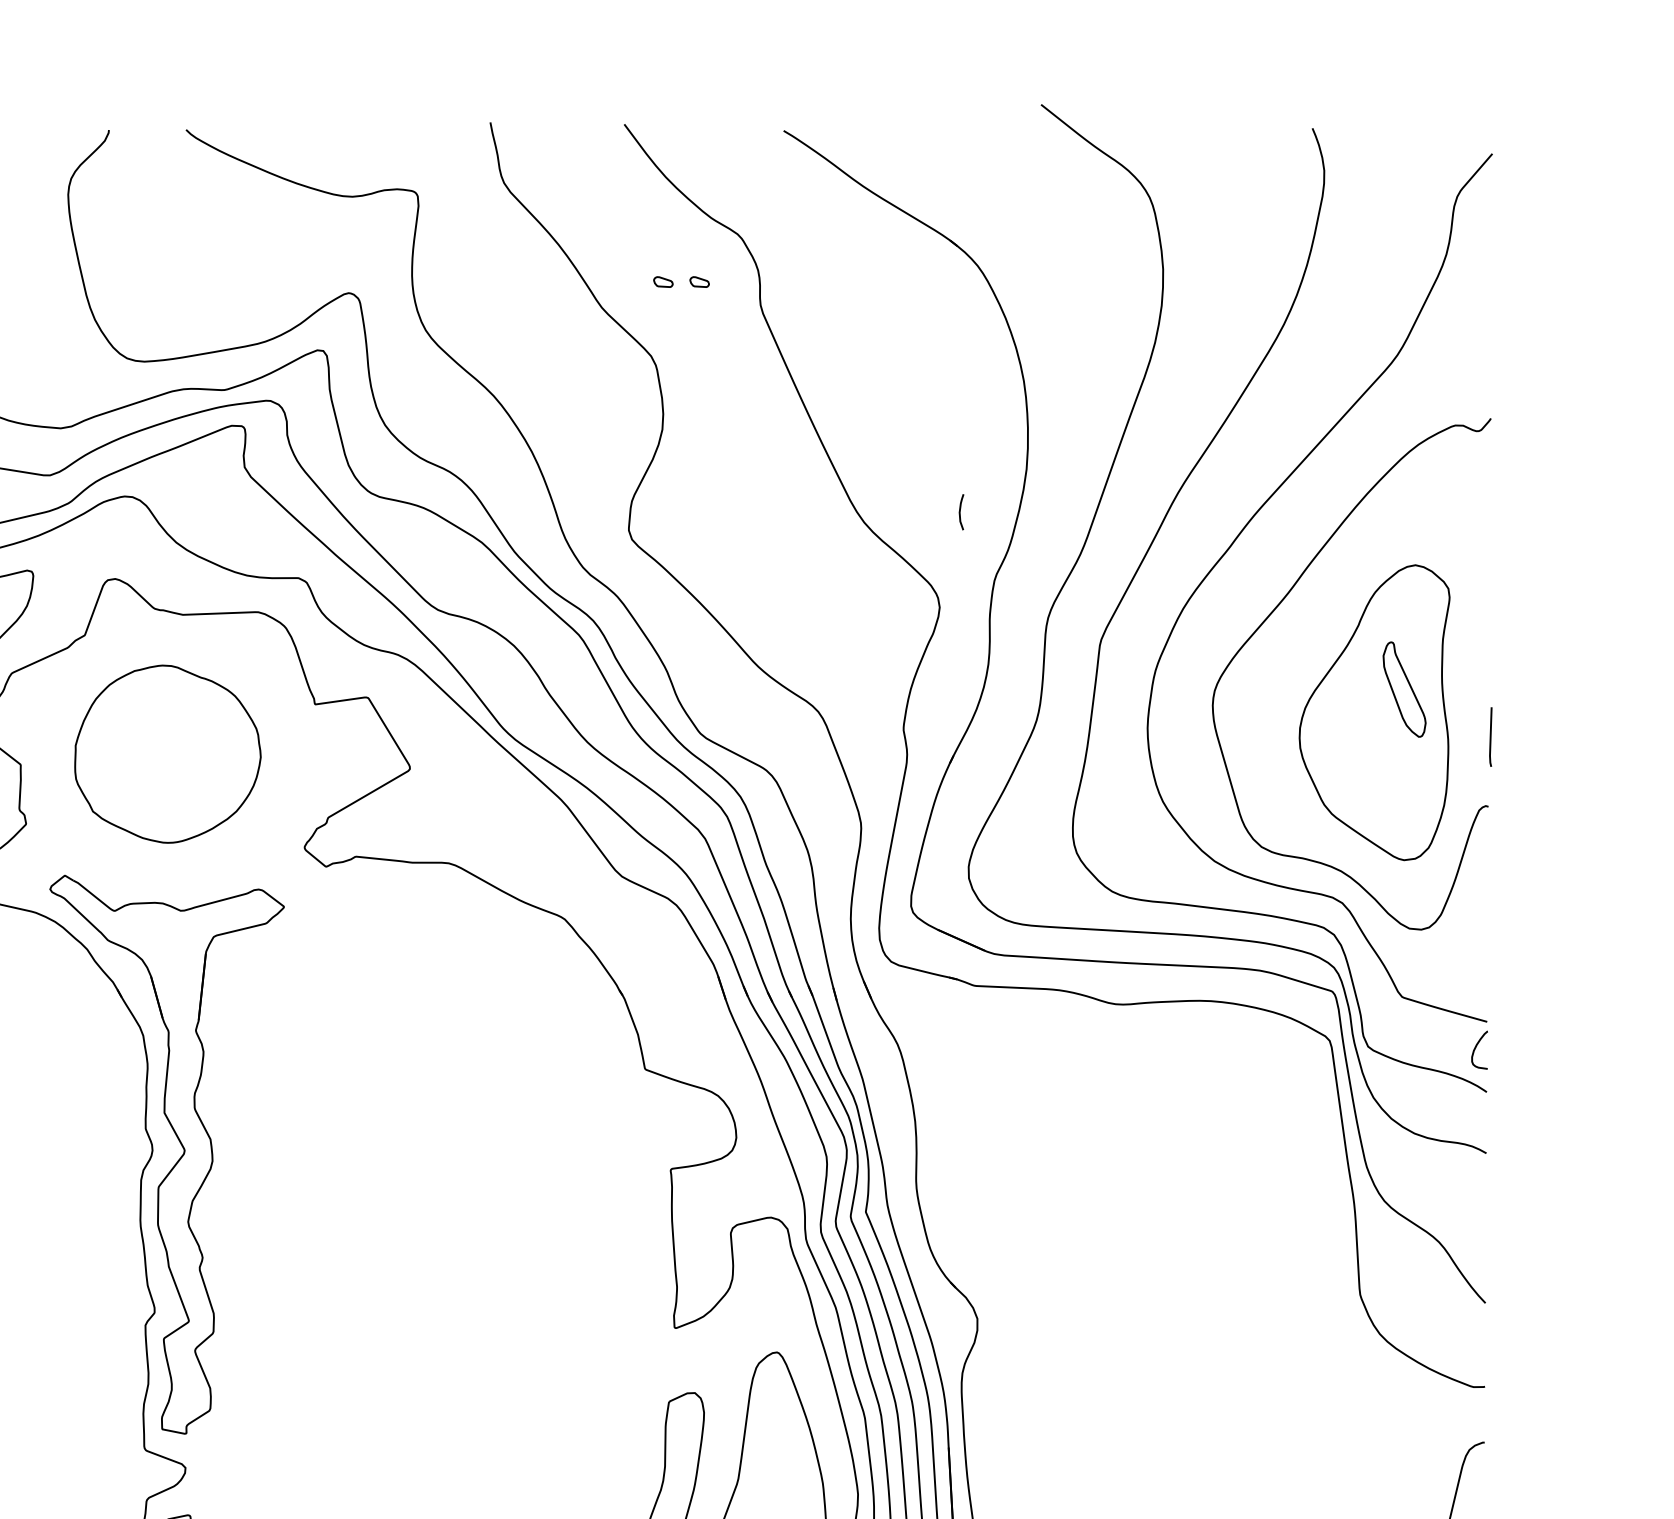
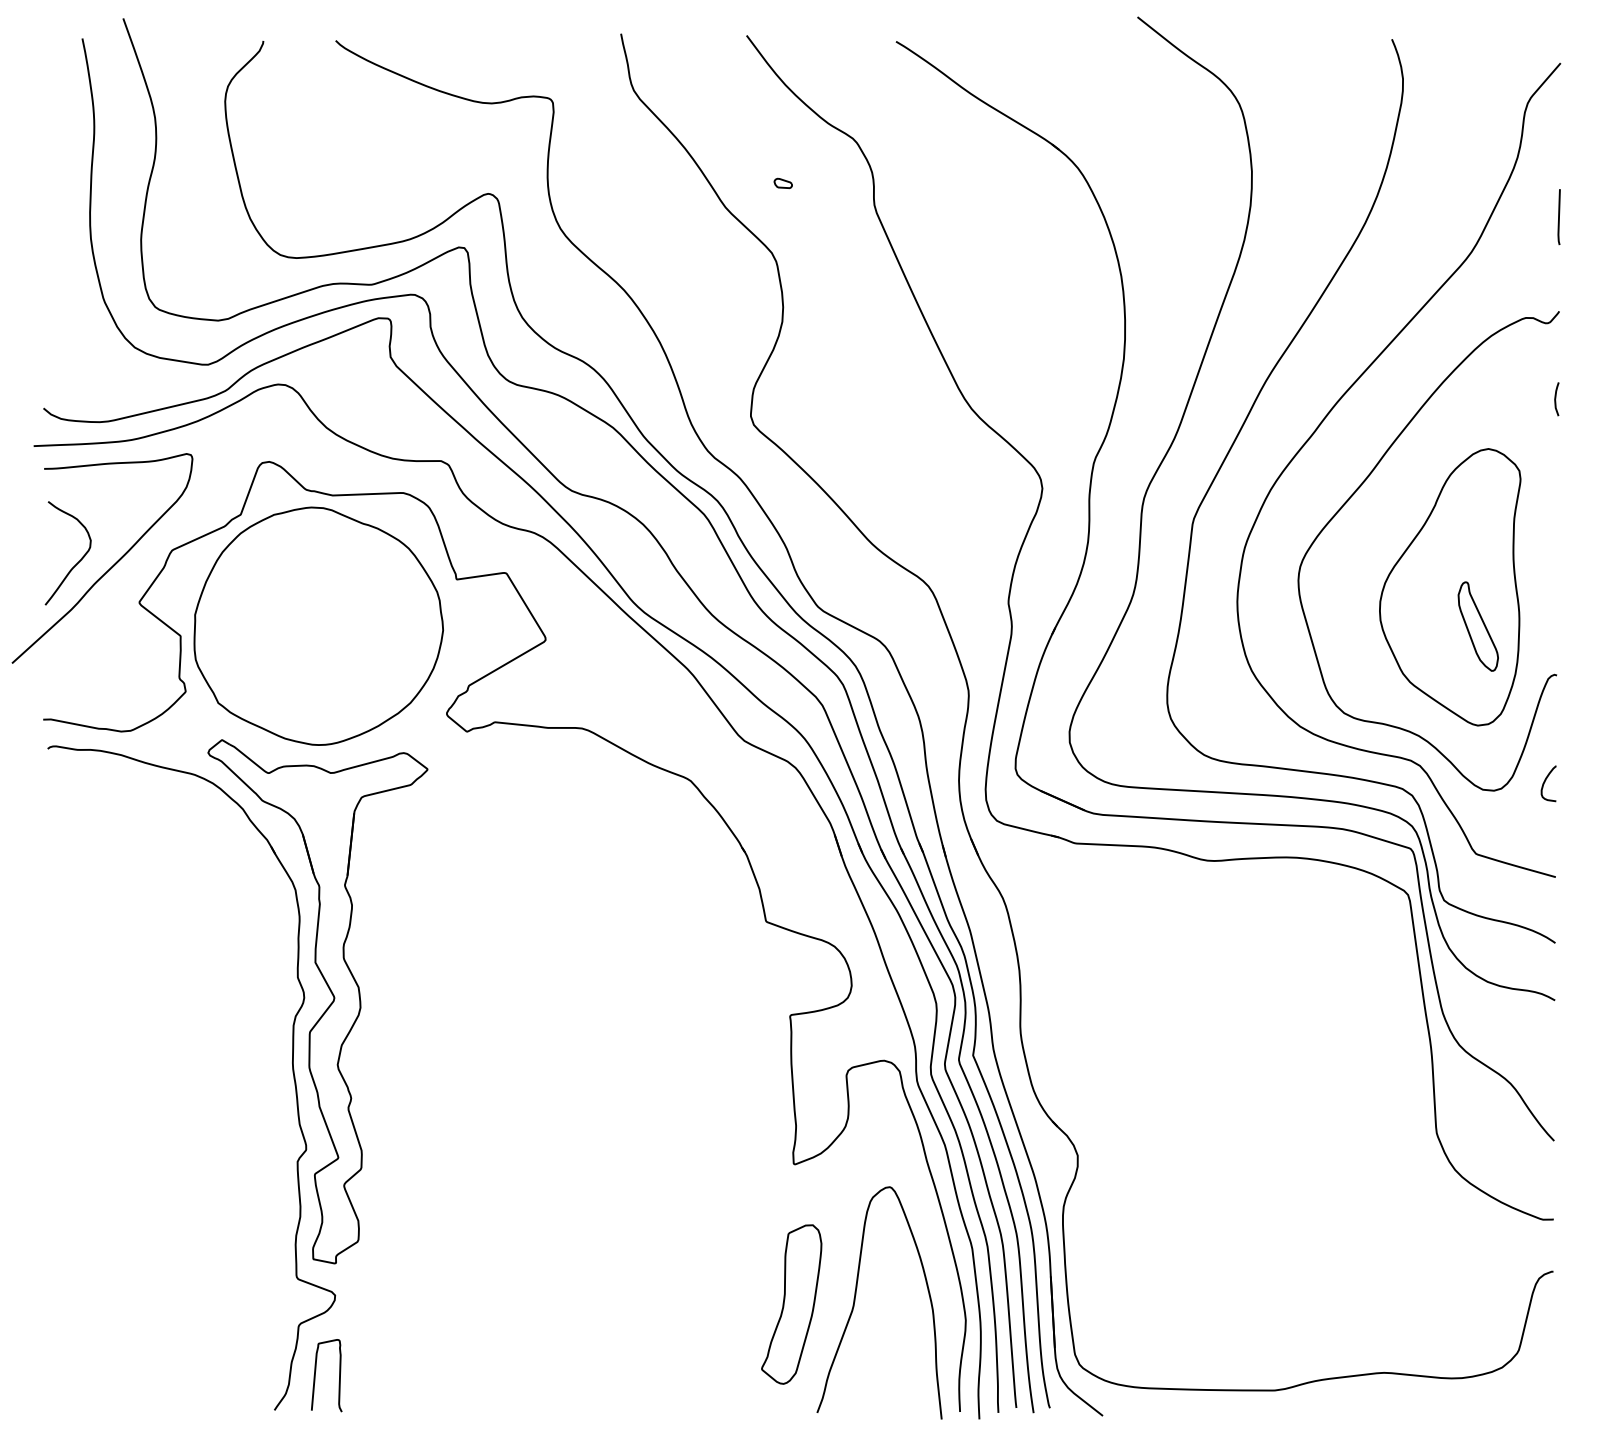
part: (698, 281) -> (816, 182), removed
curve: (961, 511) -> (1556, 398), moved
part: (1403, 689) -> (1477, 626), moved
line: (1490, 737) -> (1558, 217), moved
part: (167, 753) -> (318, 625), size x1.43
curve: (1476, 1048) -> (1545, 782), moved

